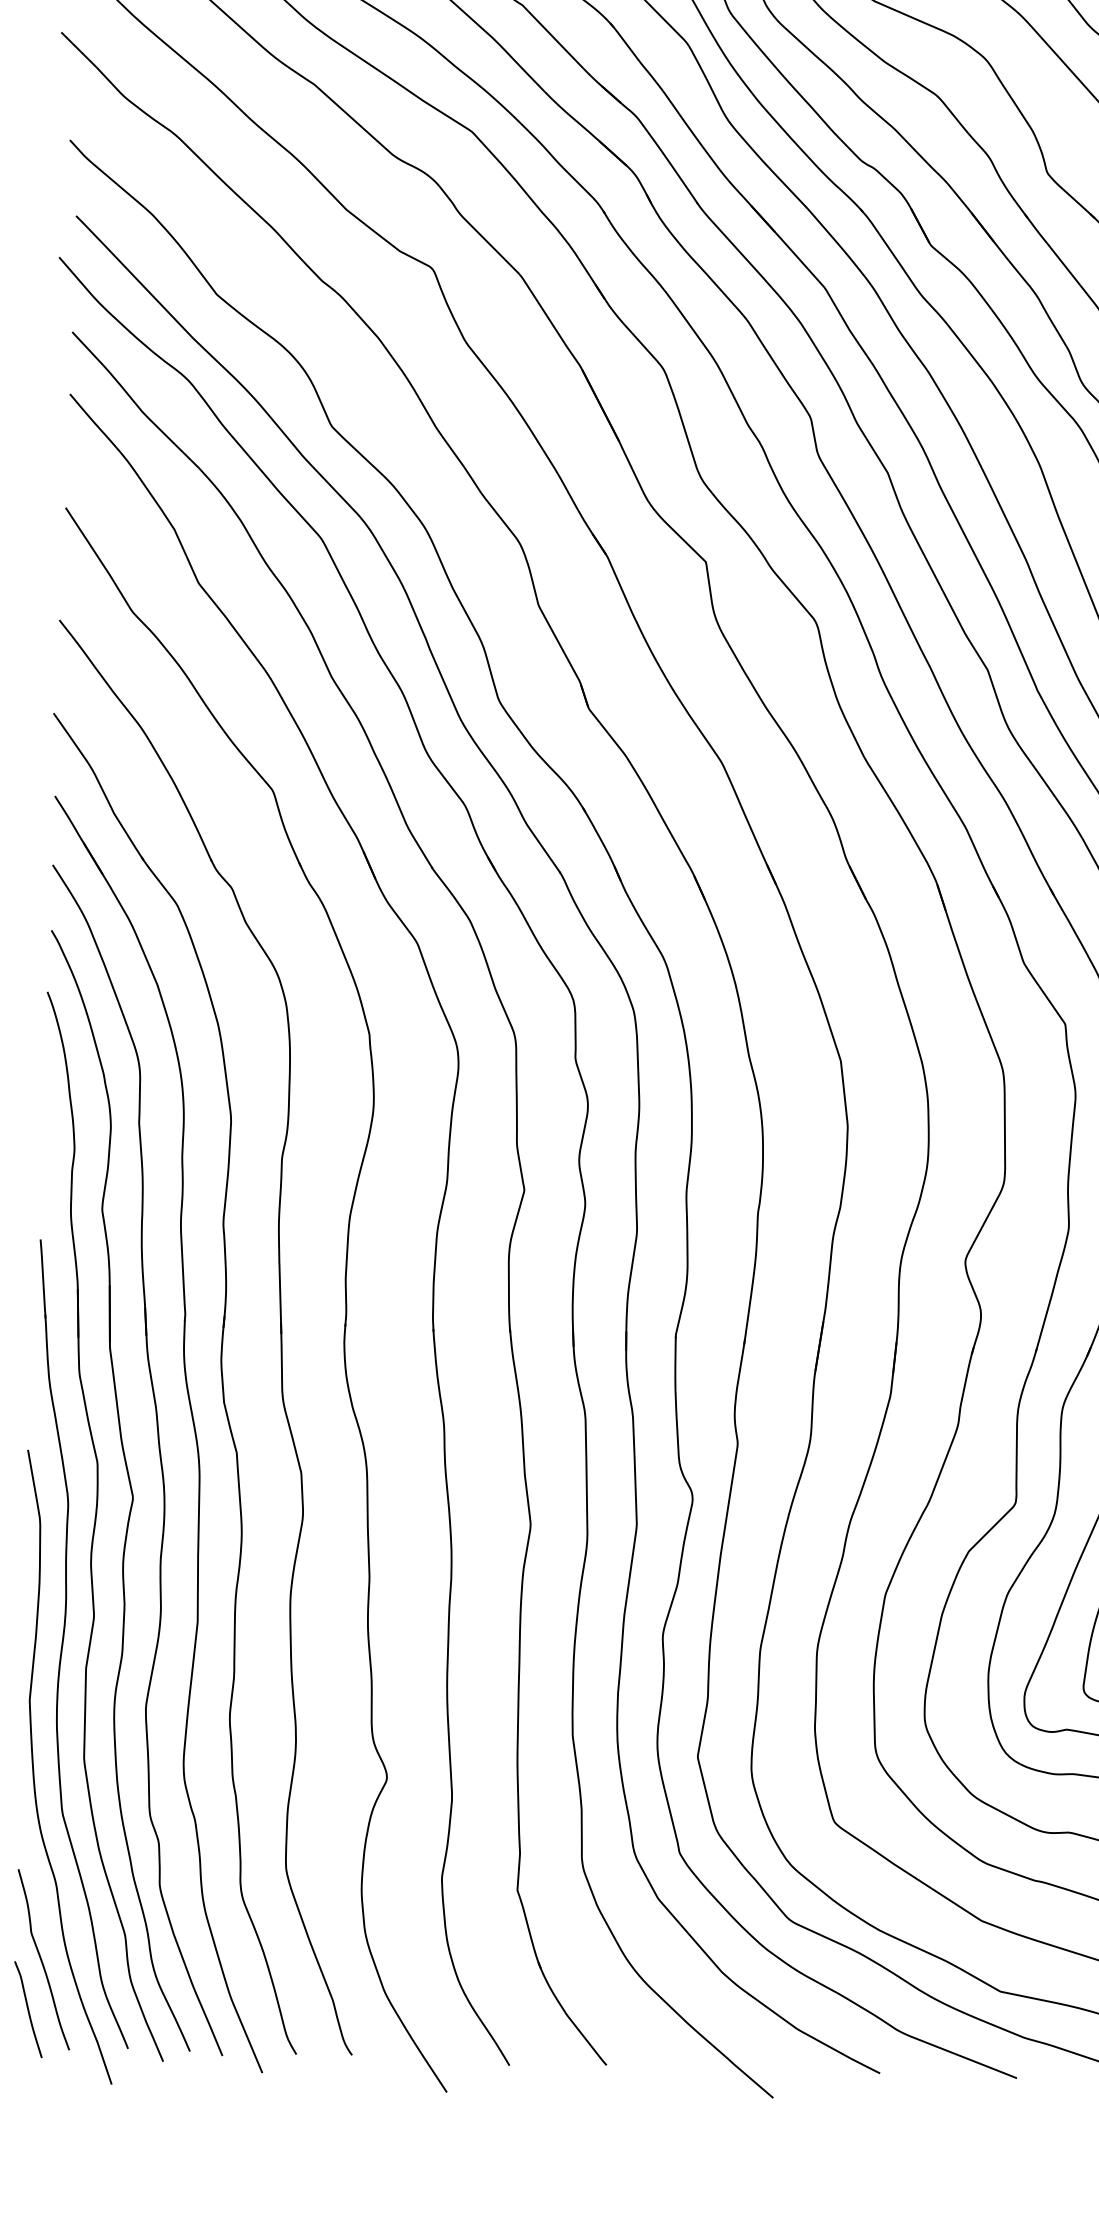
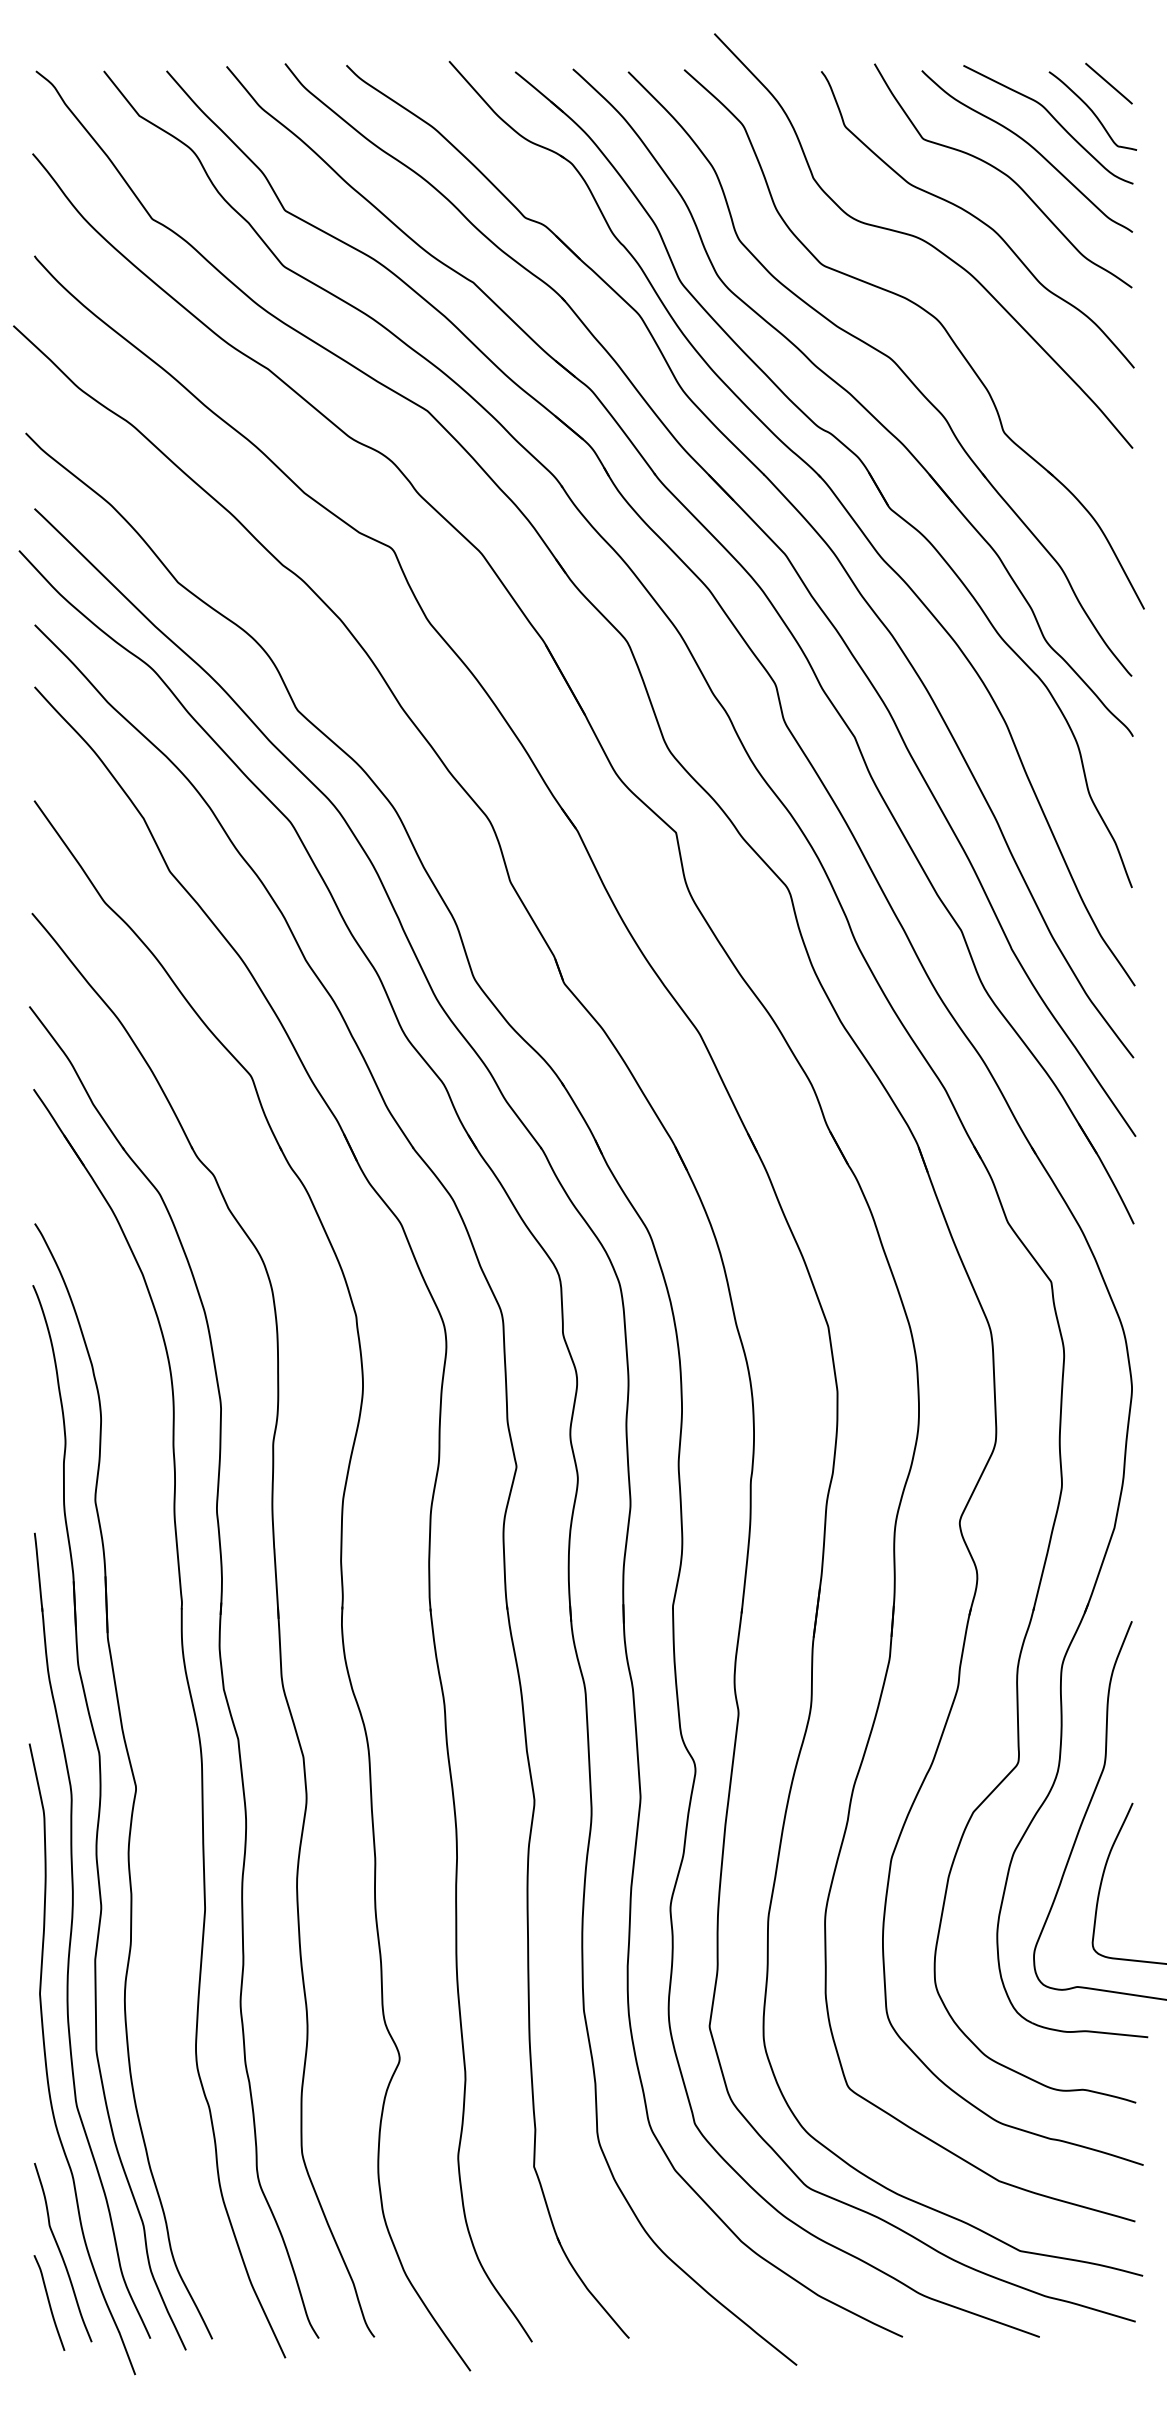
part: (159, 1459) -> (161, 1748), removed

